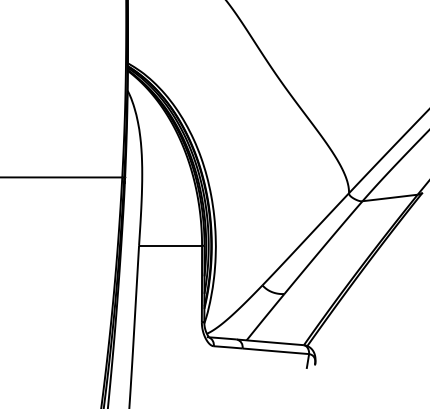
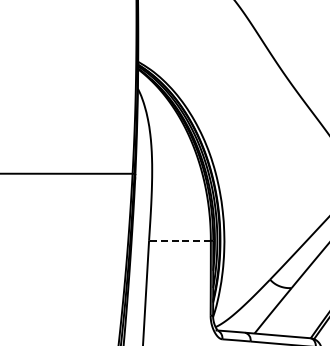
line: (170, 245) -> (179, 240), solid -> dashed

